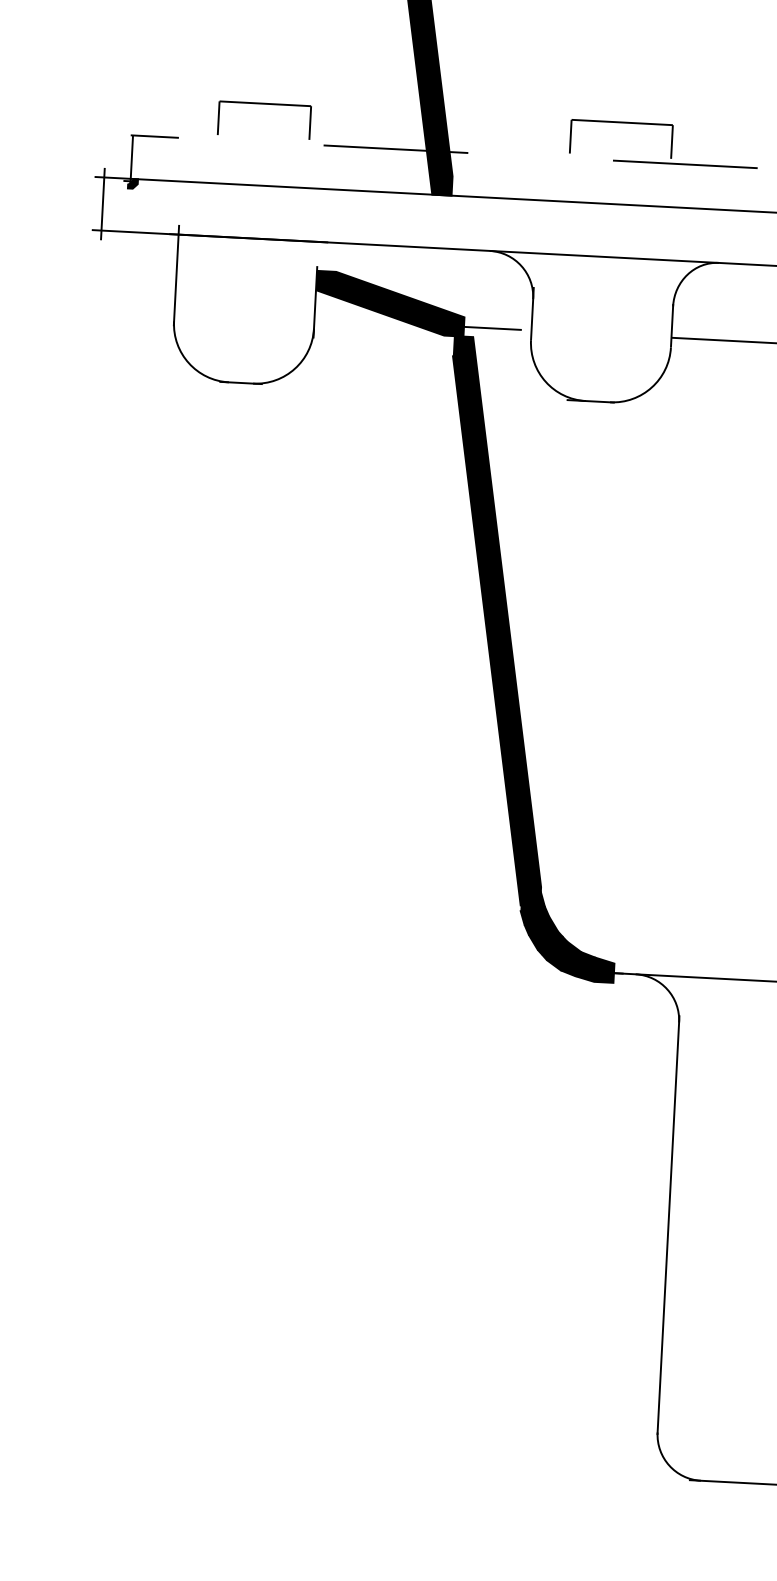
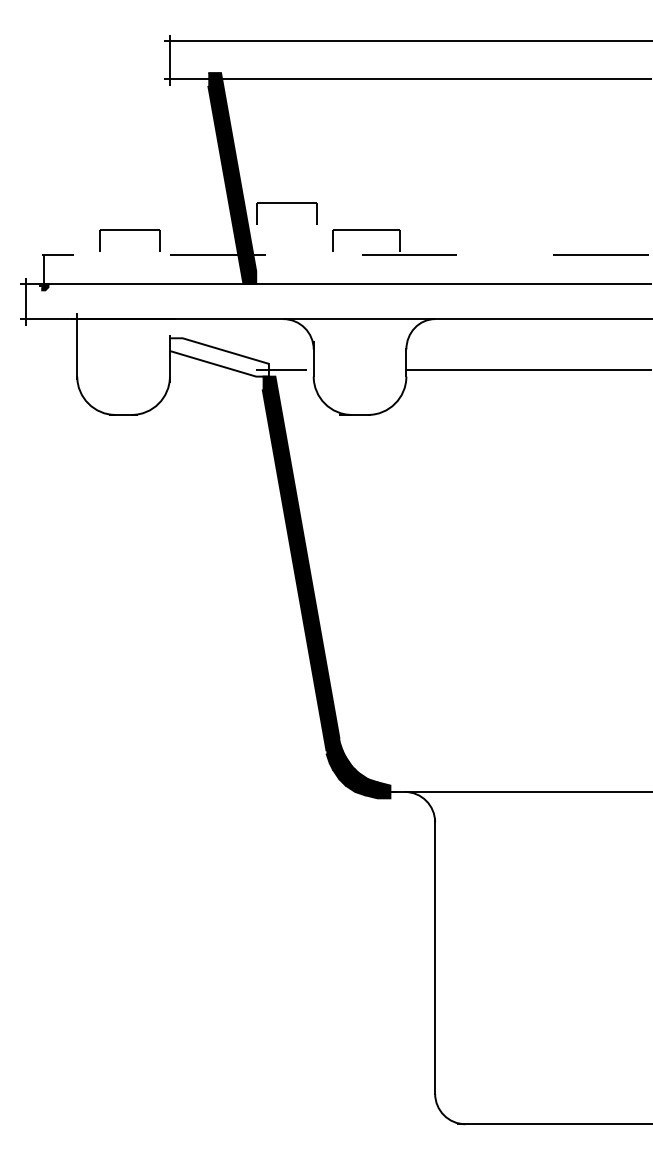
part: (503, 76) -> (286, 203), added
fill: (388, 303) -> (218, 357), removed

